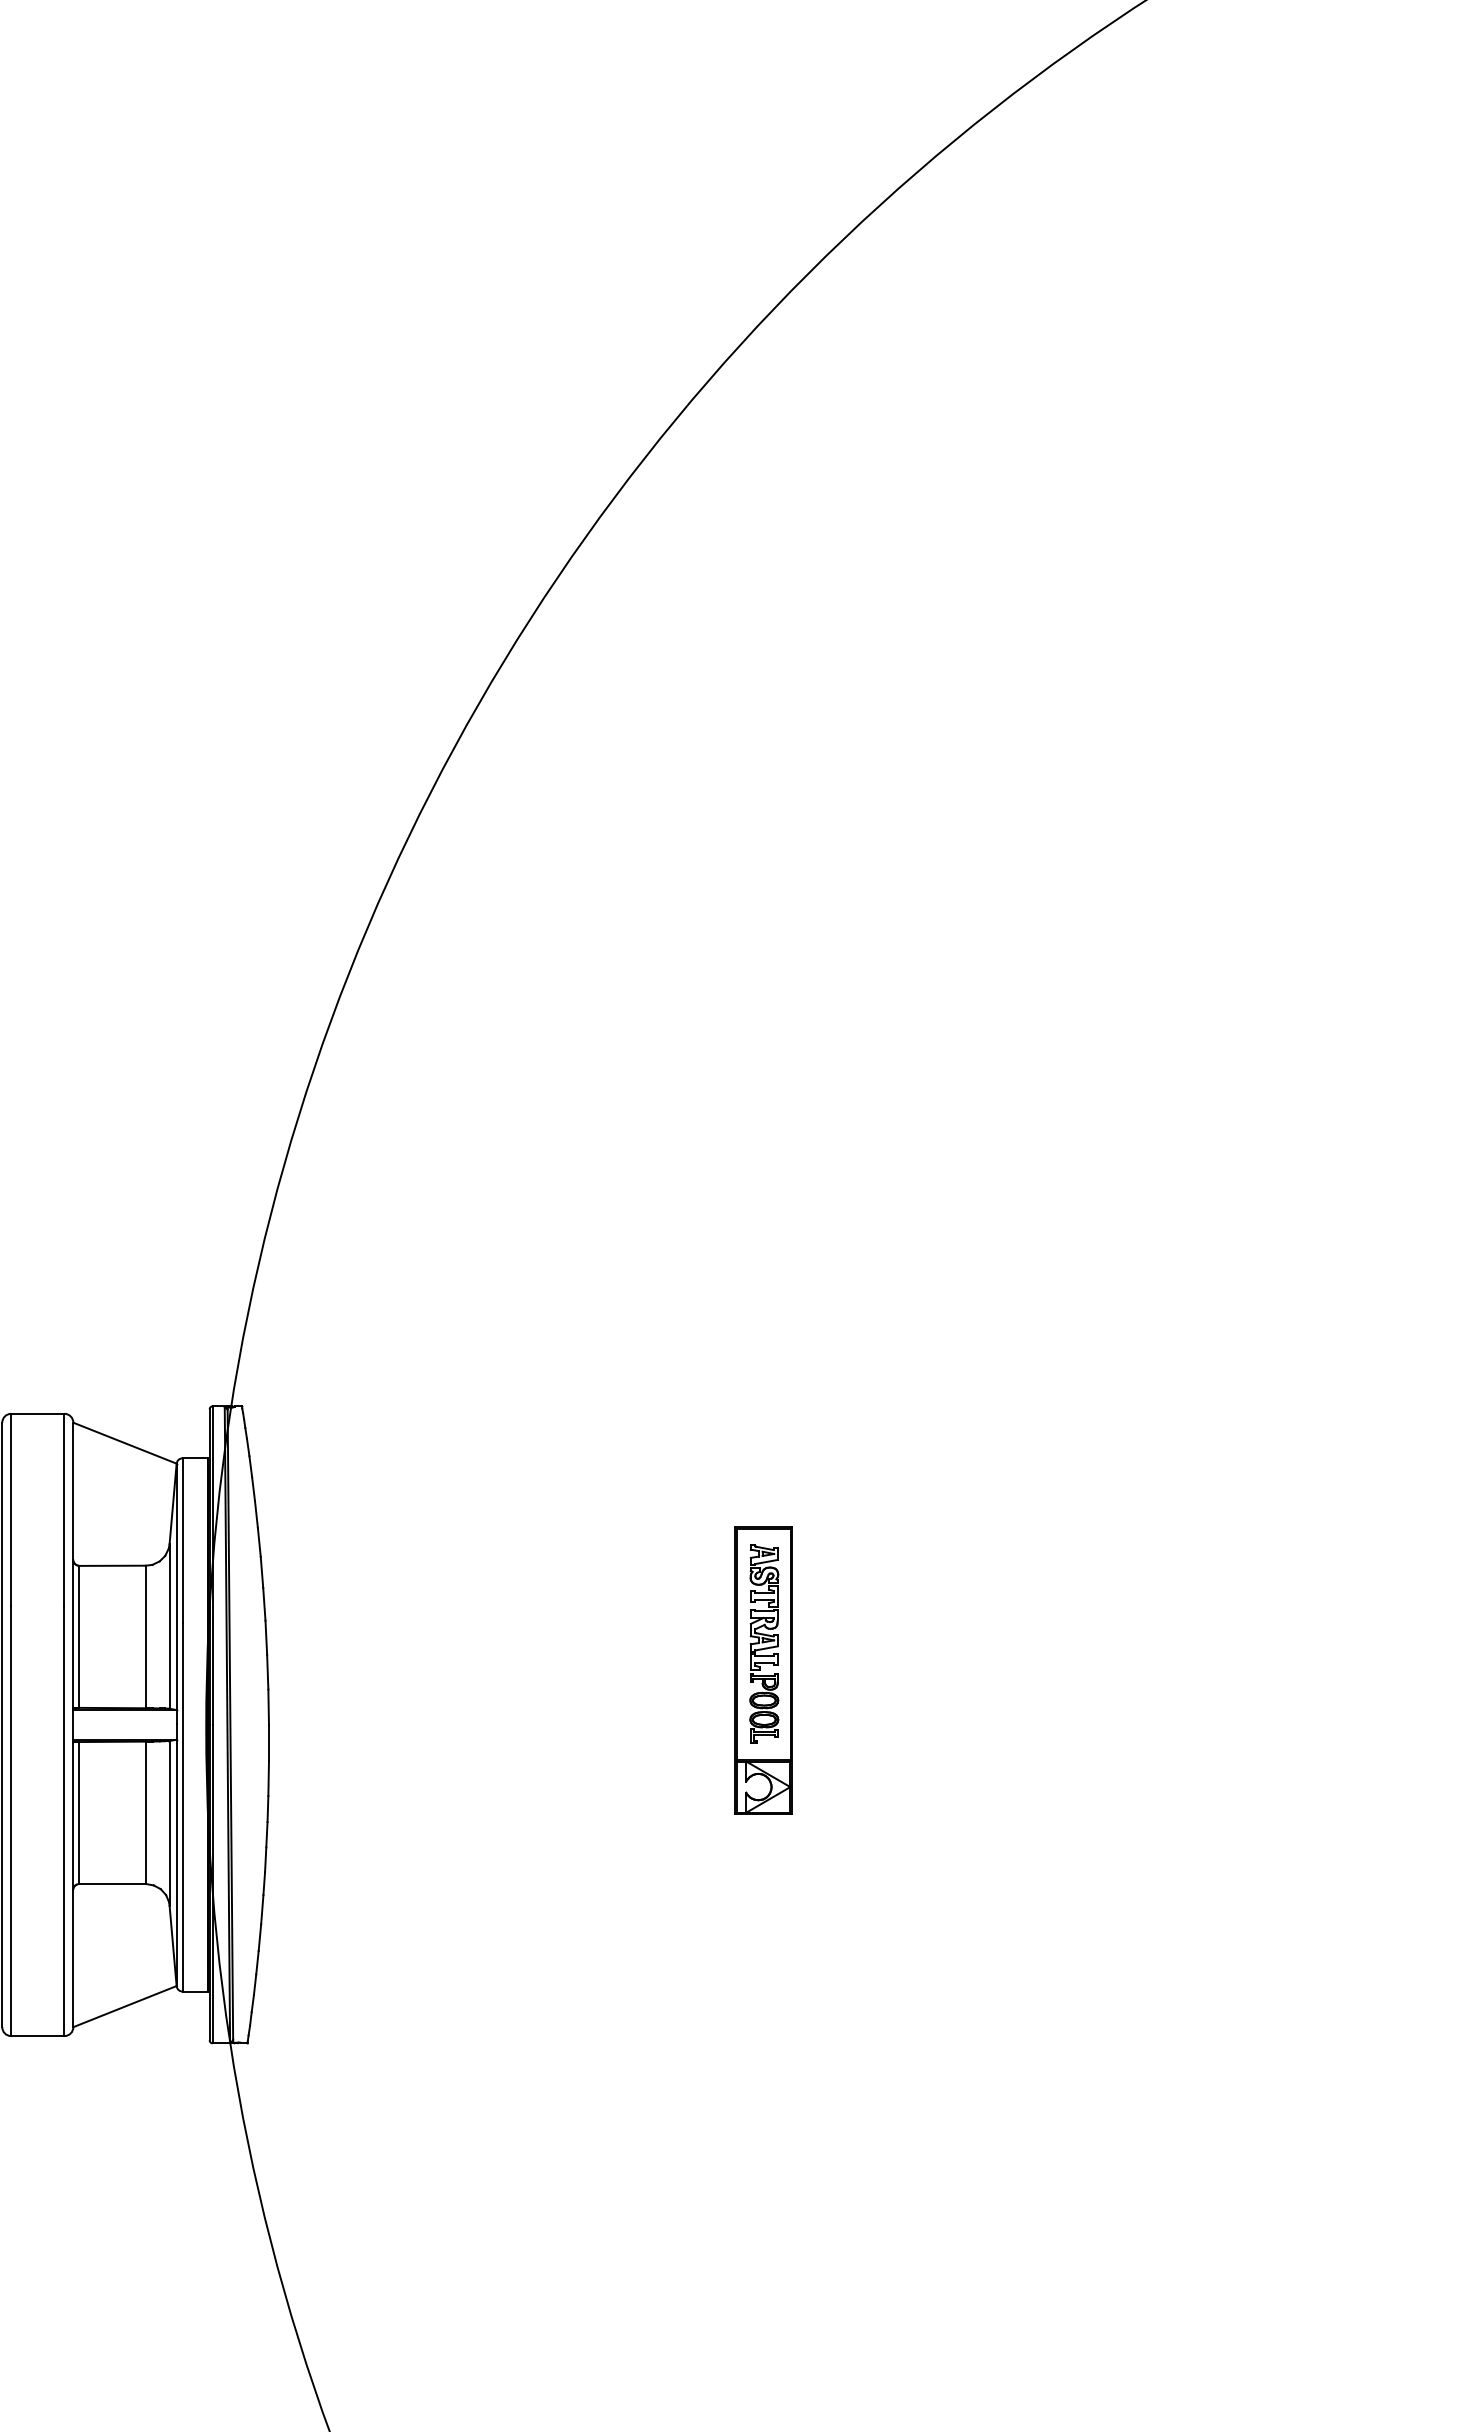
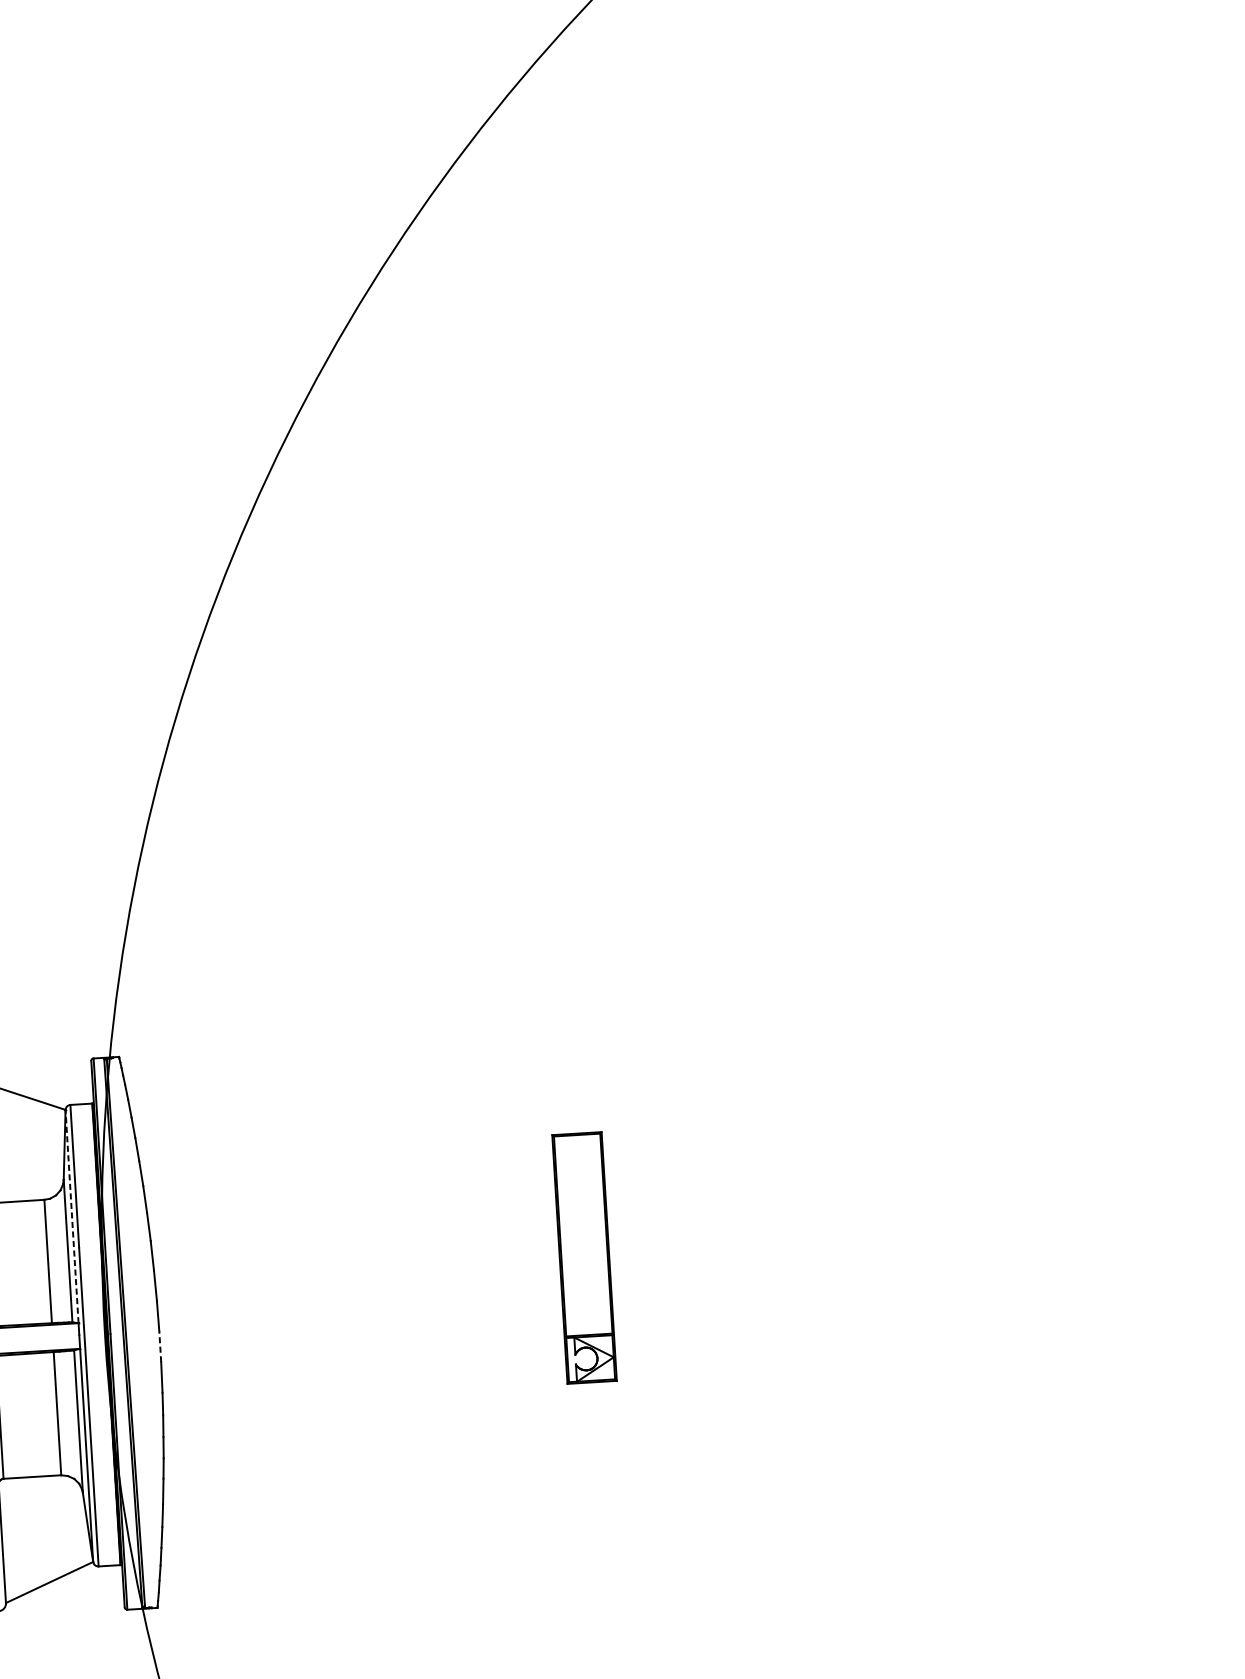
line: (176, 1586) -> (71, 1216), solid -> dashed
part: (764, 1643) -> (583, 1234), removed
line: (268, 1743) -> (159, 1347), solid -> dashed

